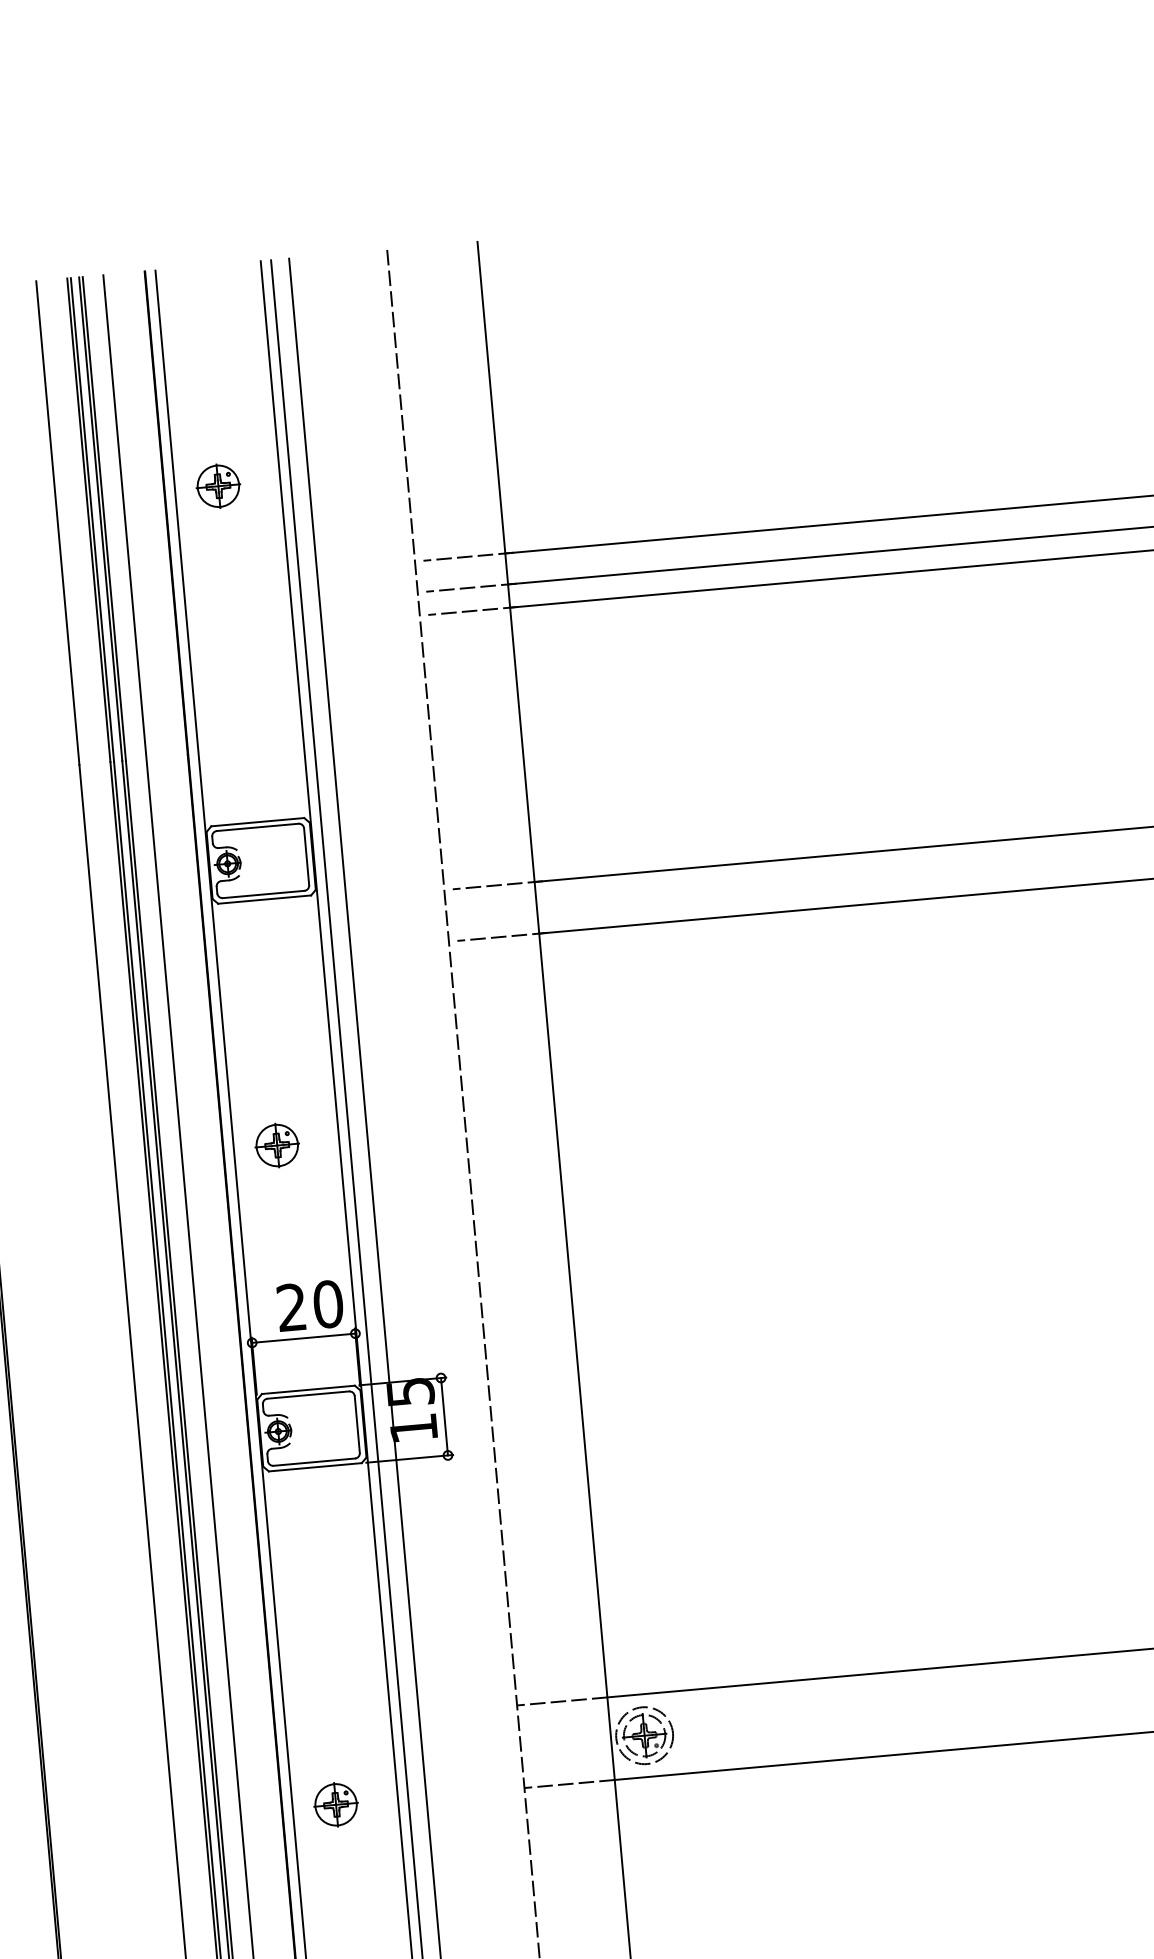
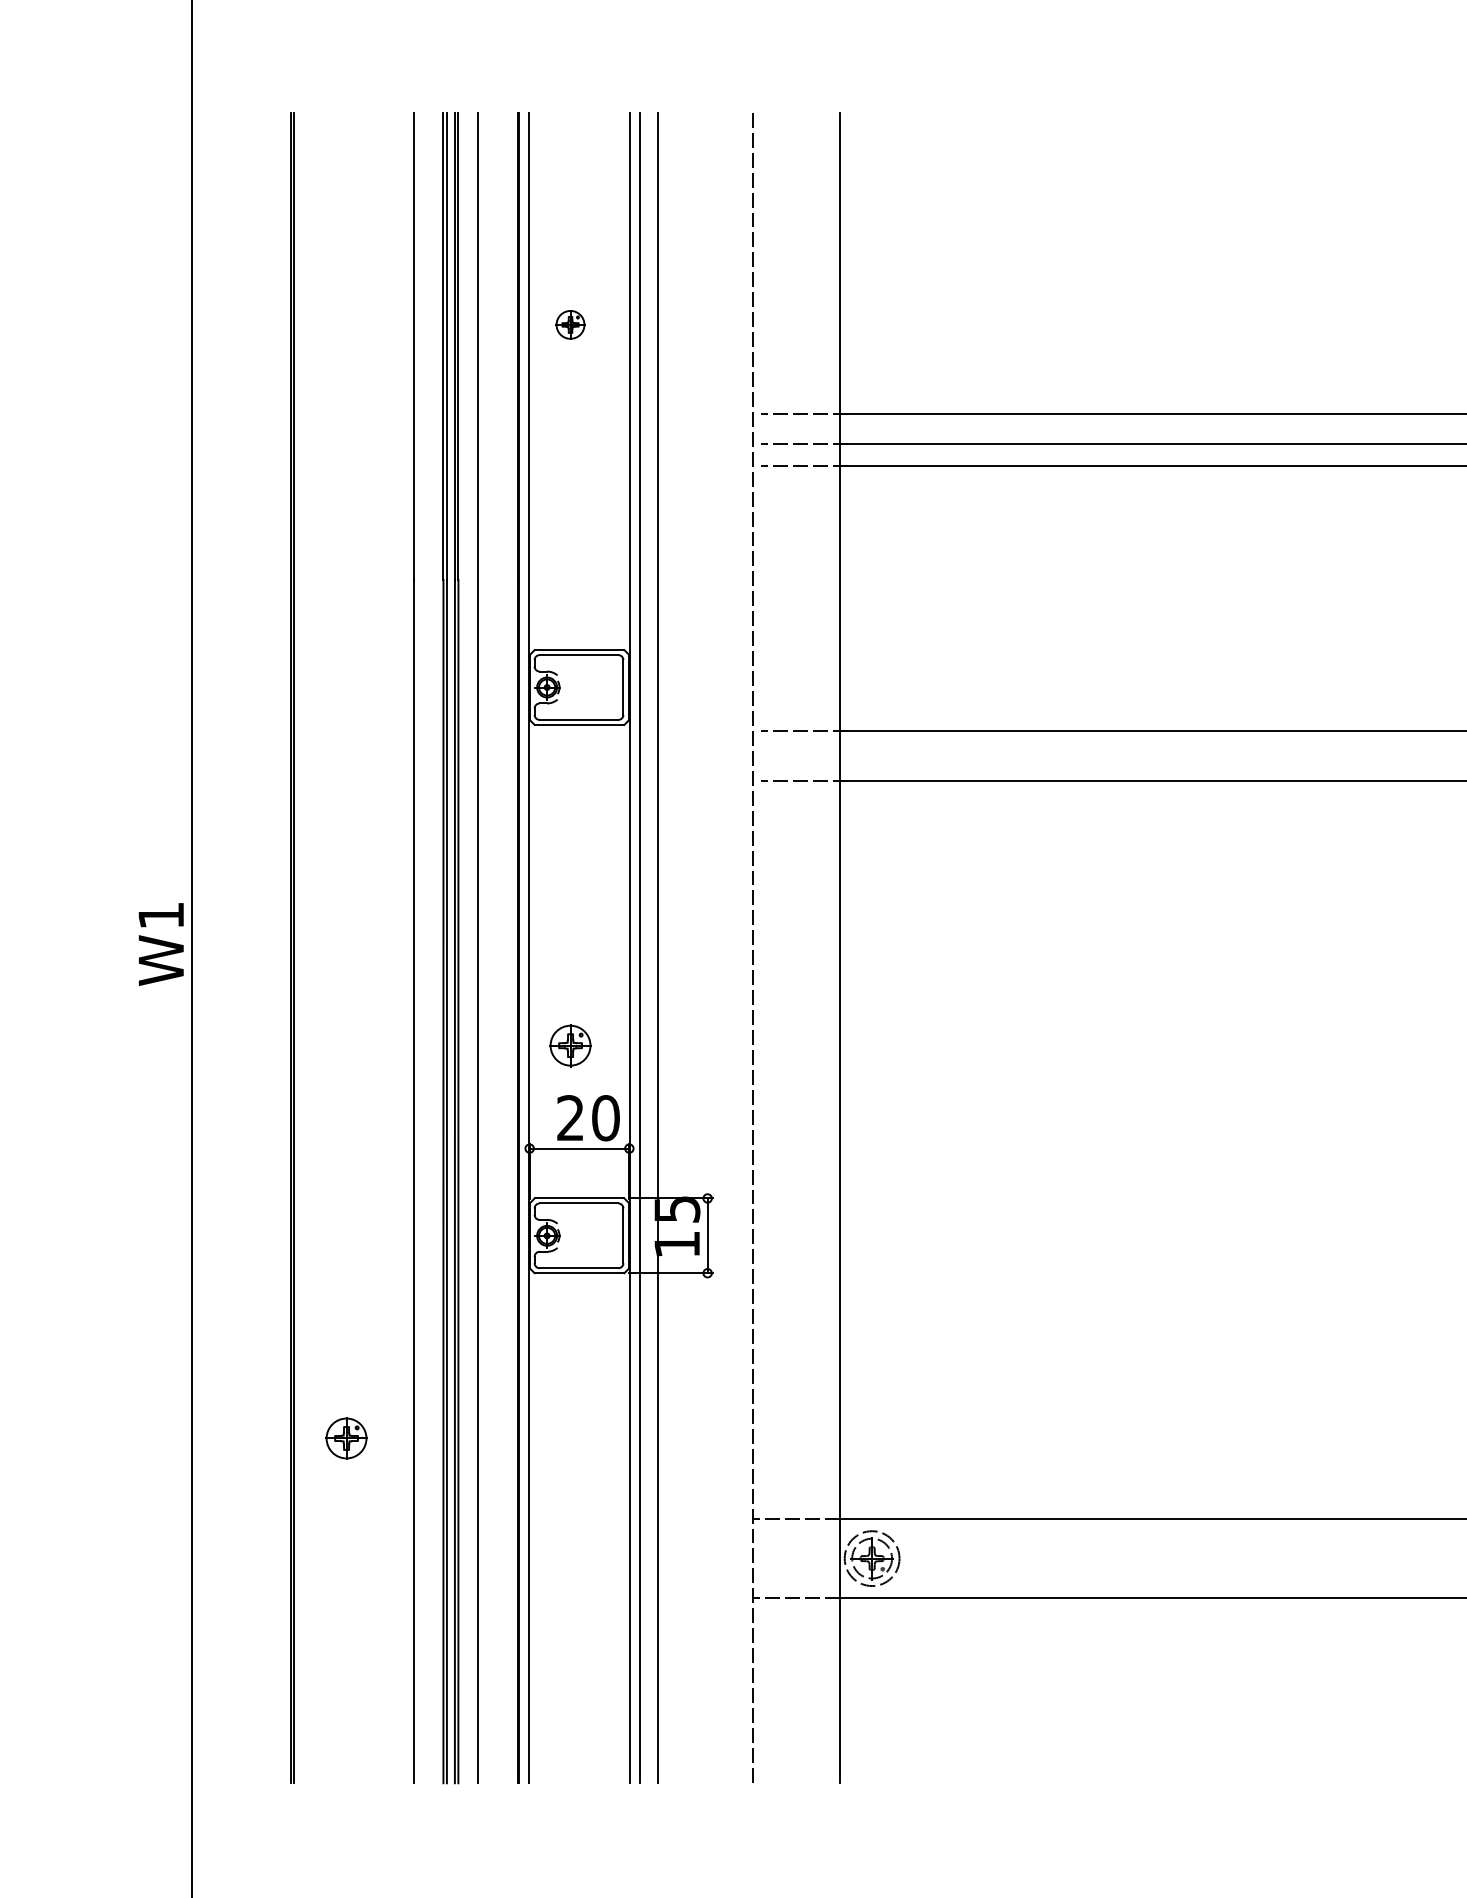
part: (218, 485) -> (570, 324), size x0.7
part: (277, 1145) -> (570, 1045), moved
part: (336, 1804) -> (346, 1438), moved

